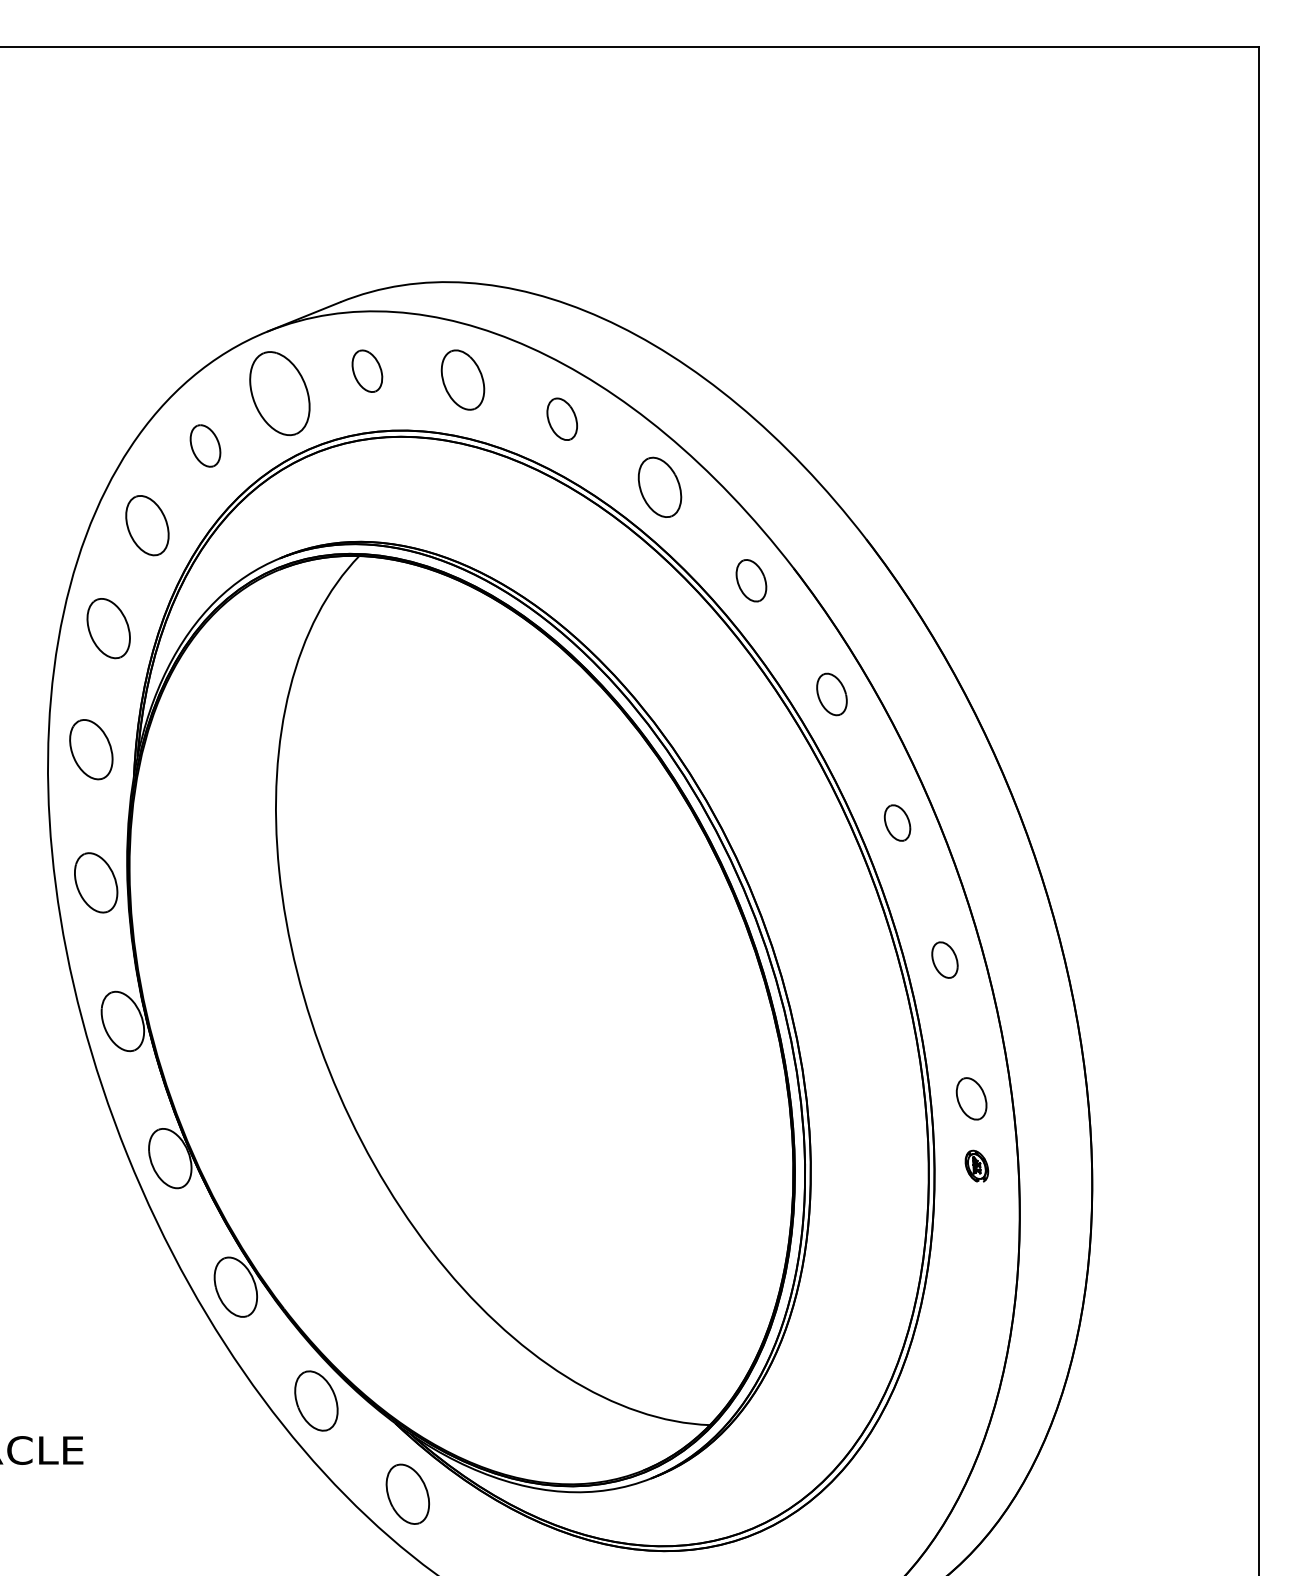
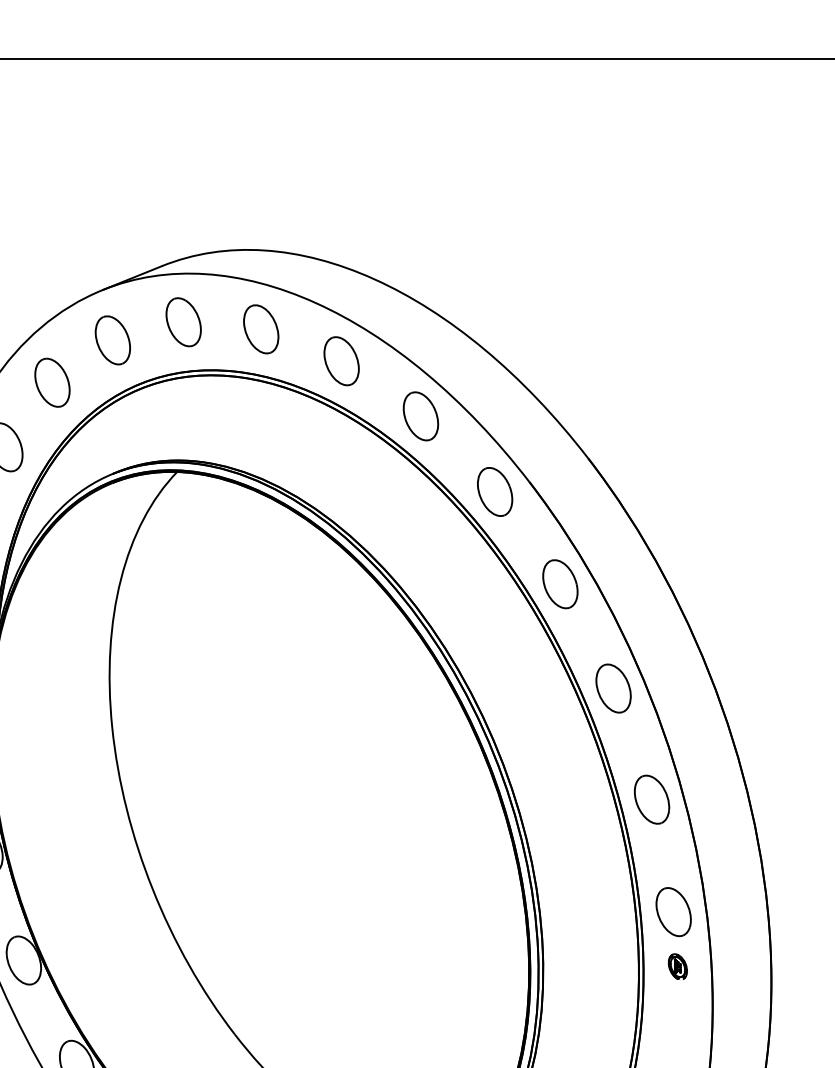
part: (367, 370) -> (183, 321), size x1.43
part: (280, 393) -> (113, 340), size x0.71
part: (562, 418) -> (341, 360), size x1.43
part: (205, 445) -> (52, 382), size x1.43
part: (751, 580) -> (495, 491), size x1.43
part: (831, 694) -> (560, 584), size x1.43
part: (897, 822) -> (613, 688), size x1.67
part: (944, 959) -> (651, 799), size x1.67
part: (971, 1098) -> (673, 911), size x1.43

